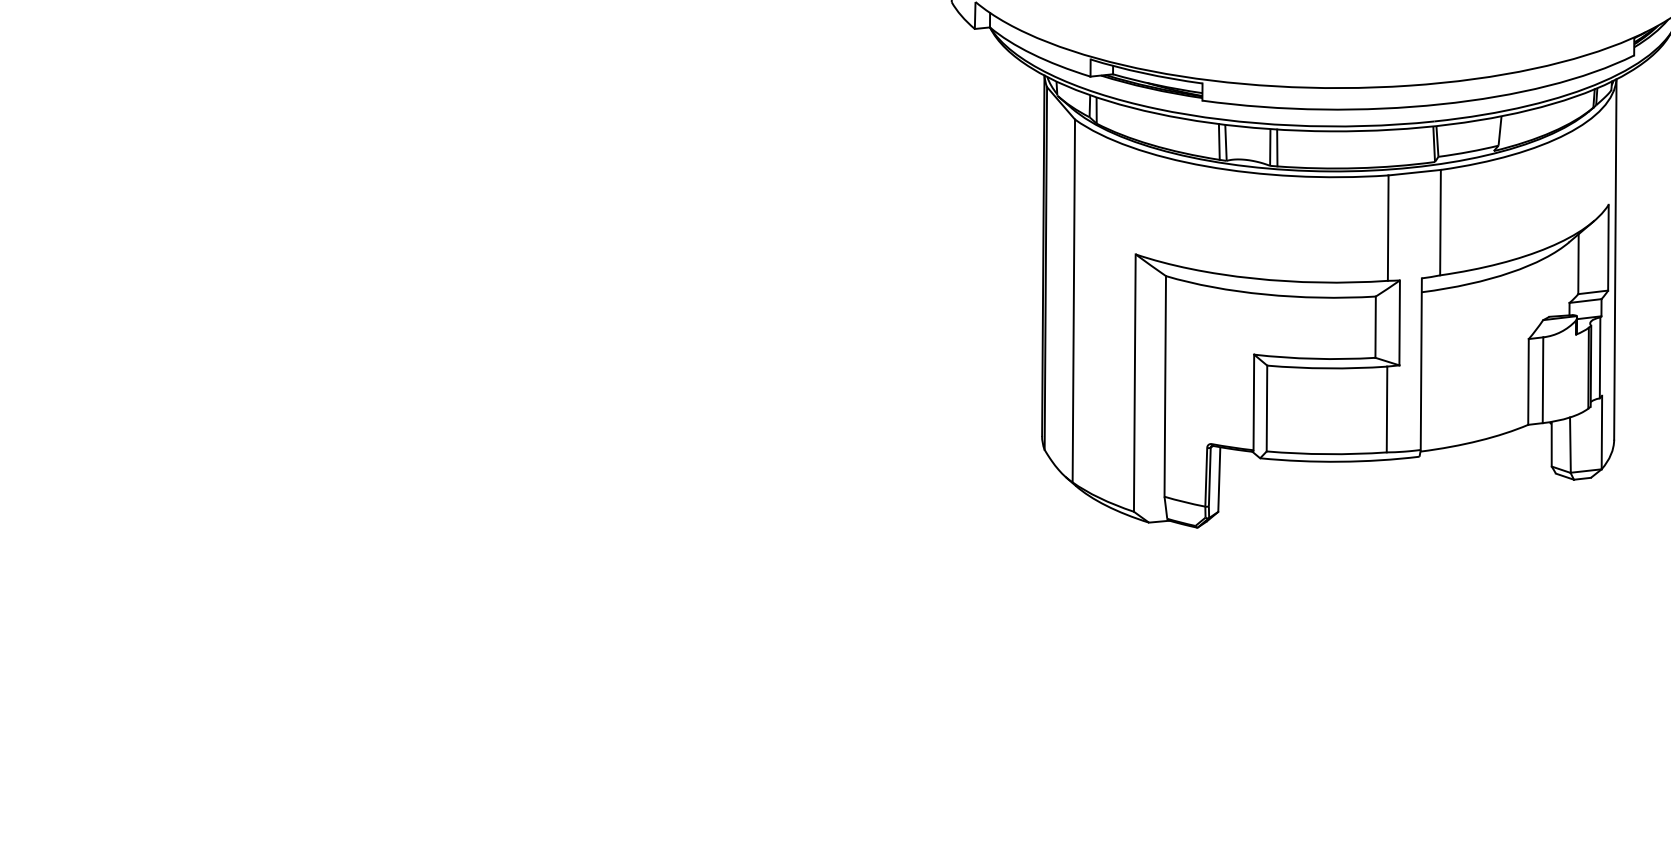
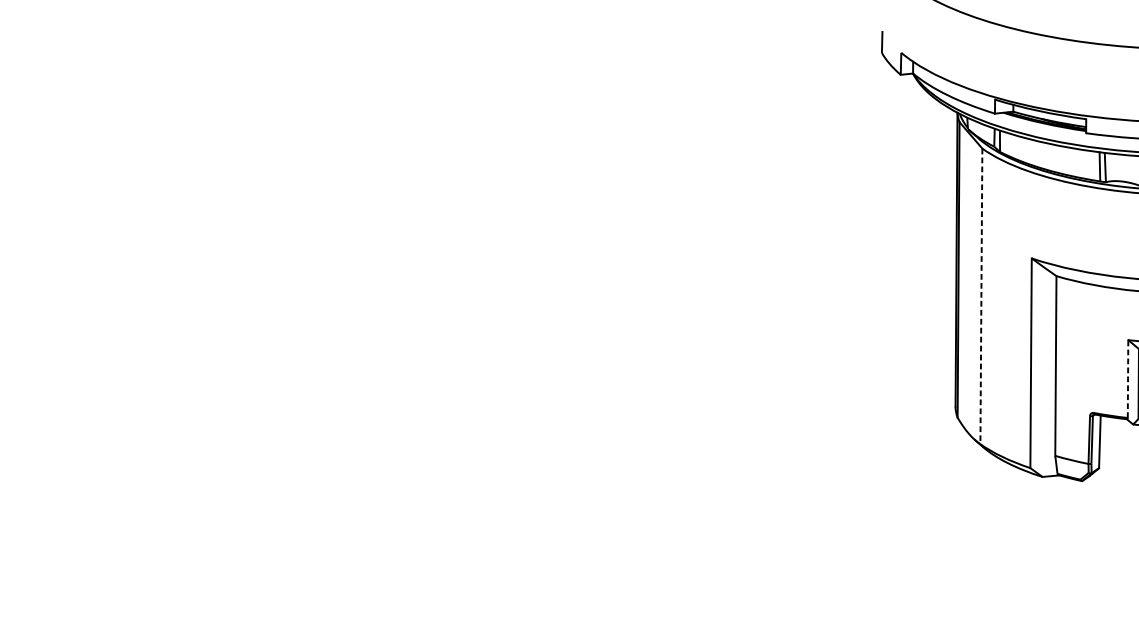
line: (1073, 301) -> (981, 296), solid -> dashed
line: (1253, 402) -> (1127, 379), solid -> dashed

